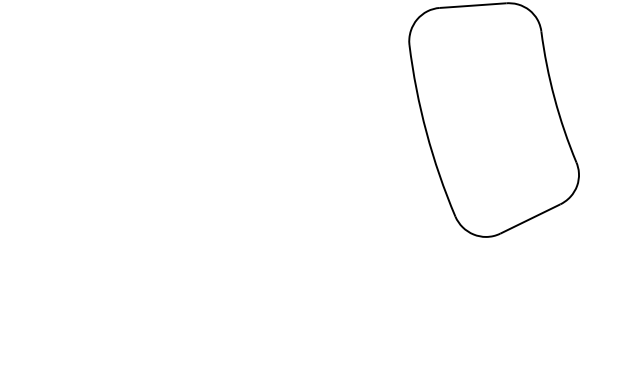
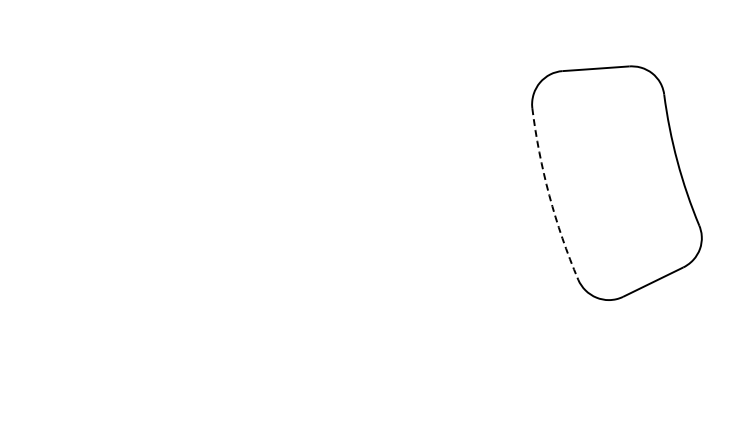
arc: (426, 132) -> (549, 195), solid -> dashed

